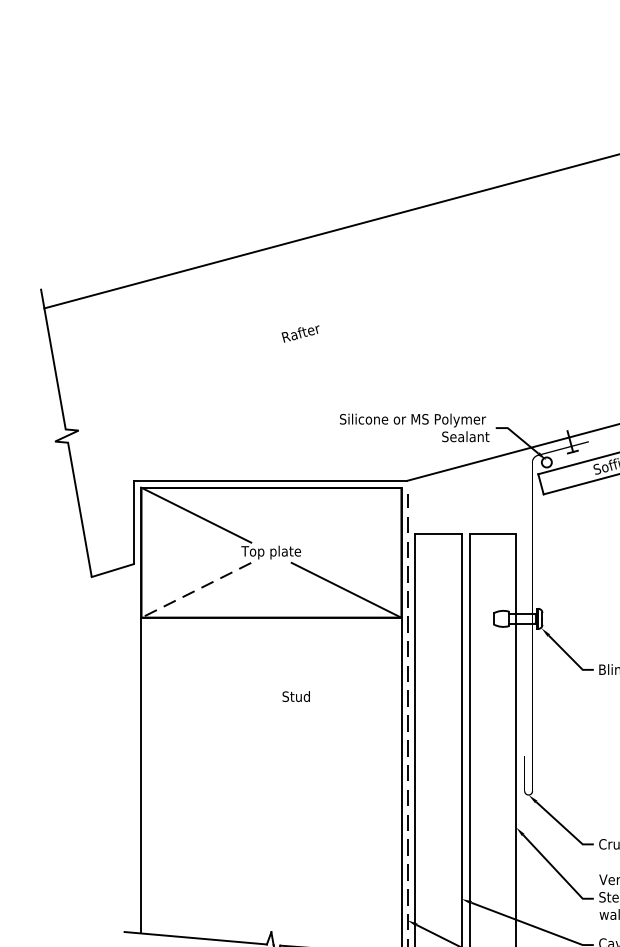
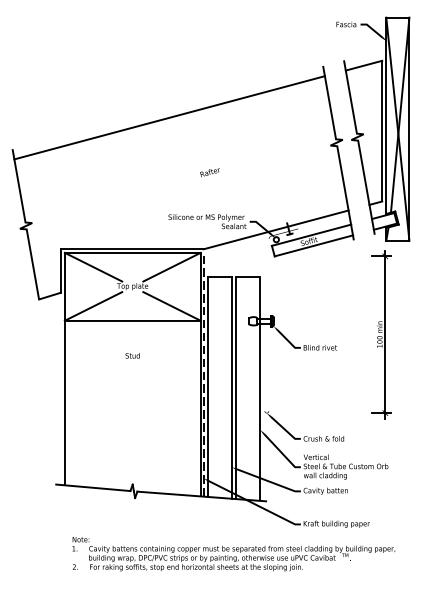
text: (299, 333) -> (209, 172), moved
line: (345, 513) -> (171, 266), added
line: (196, 590) -> (93, 306), dashed -> solid
text: (295, 696) -> (132, 355), moved

